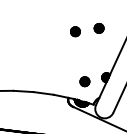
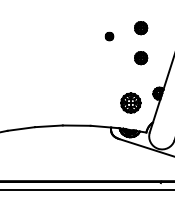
part: (75, 31) -> (109, 36), size x0.6
part: (96, 50) -> (141, 58), added
part: (84, 81) -> (130, 102), size x1.6

